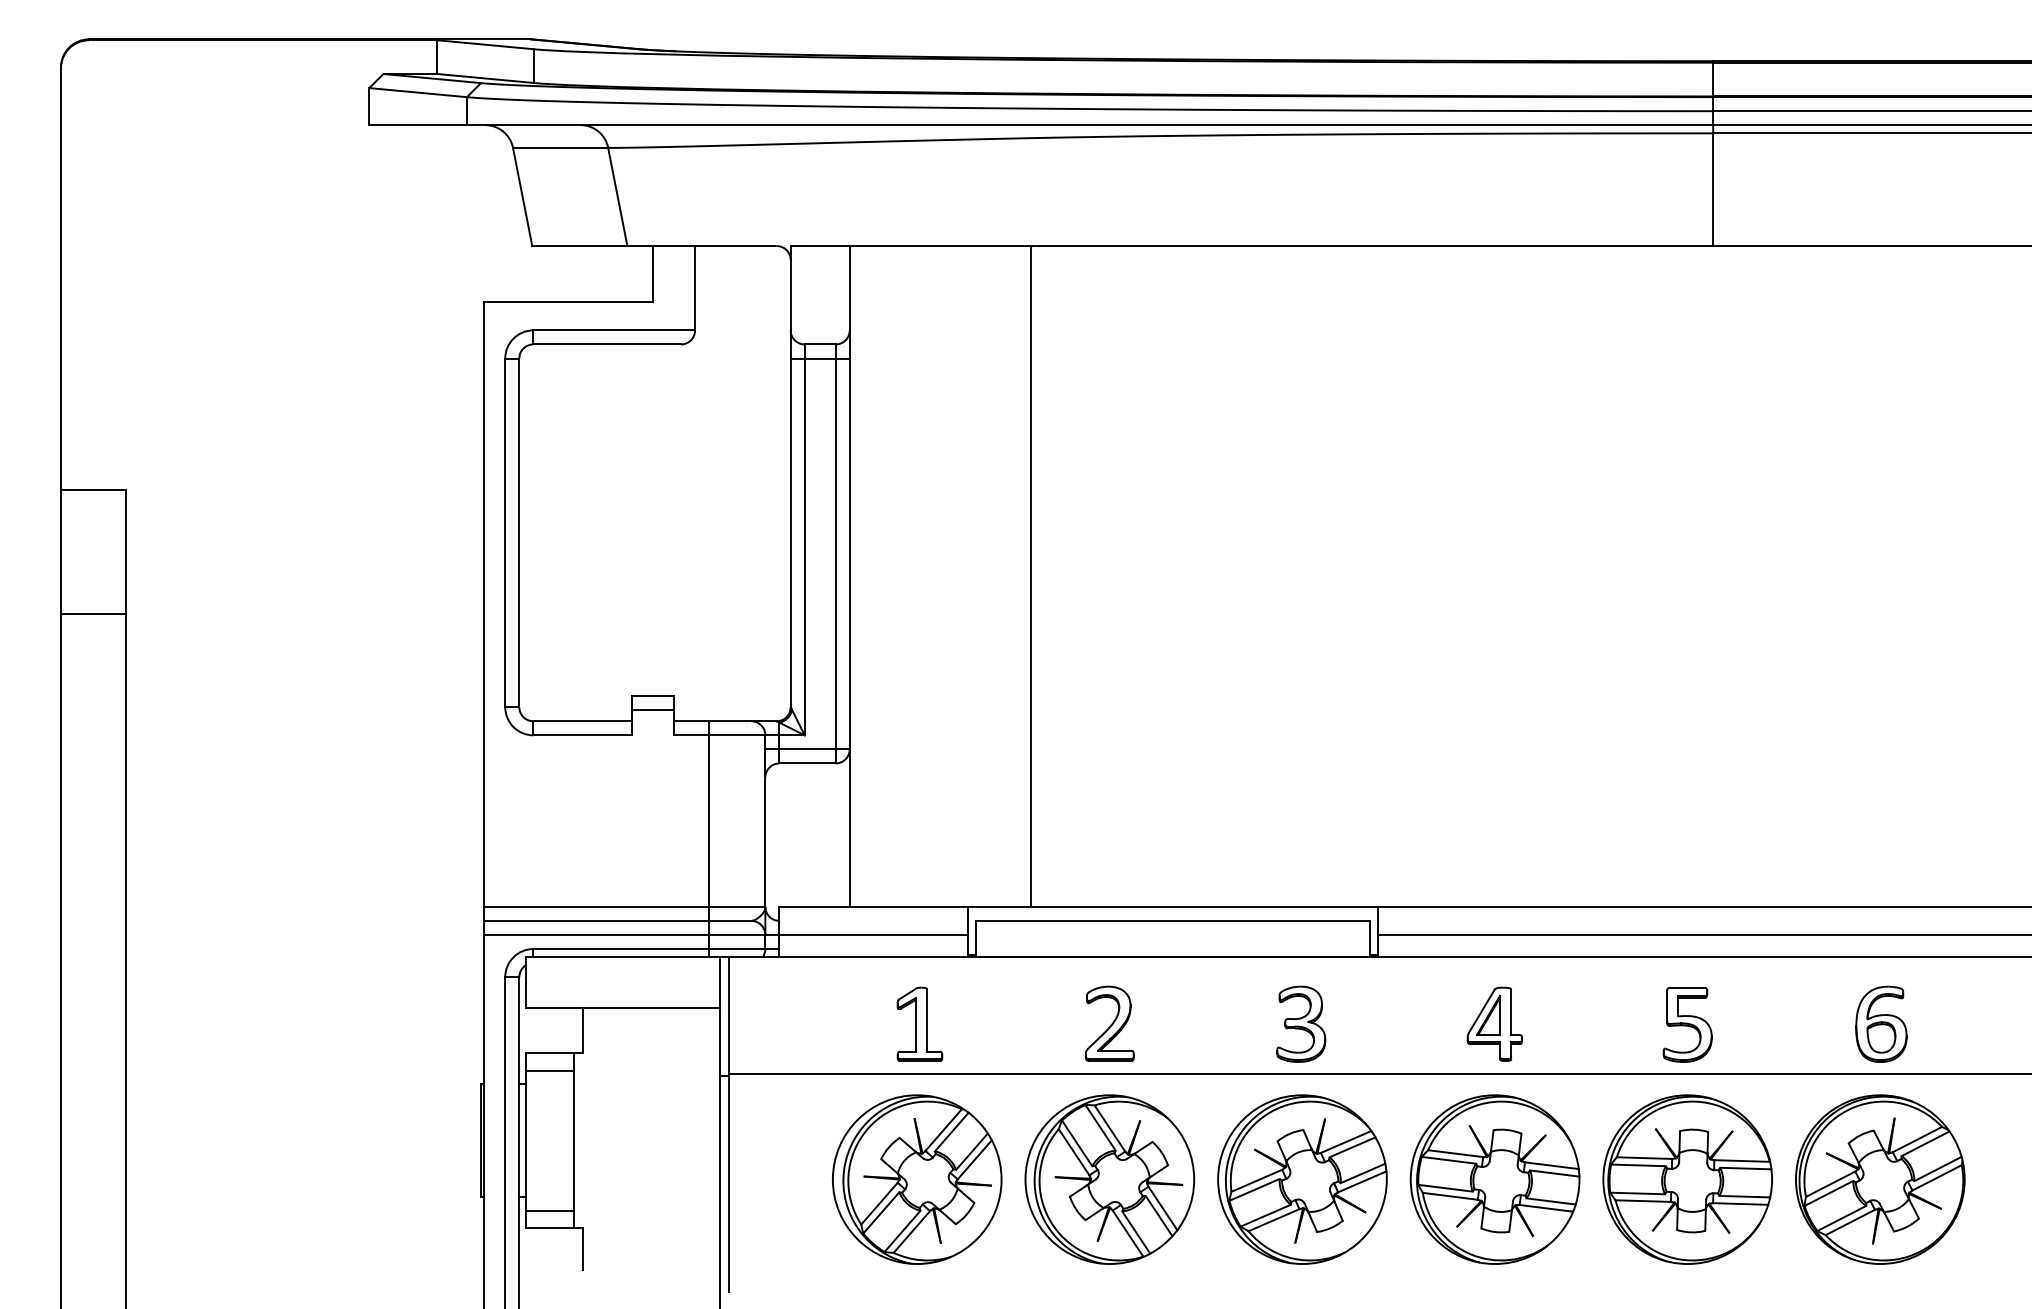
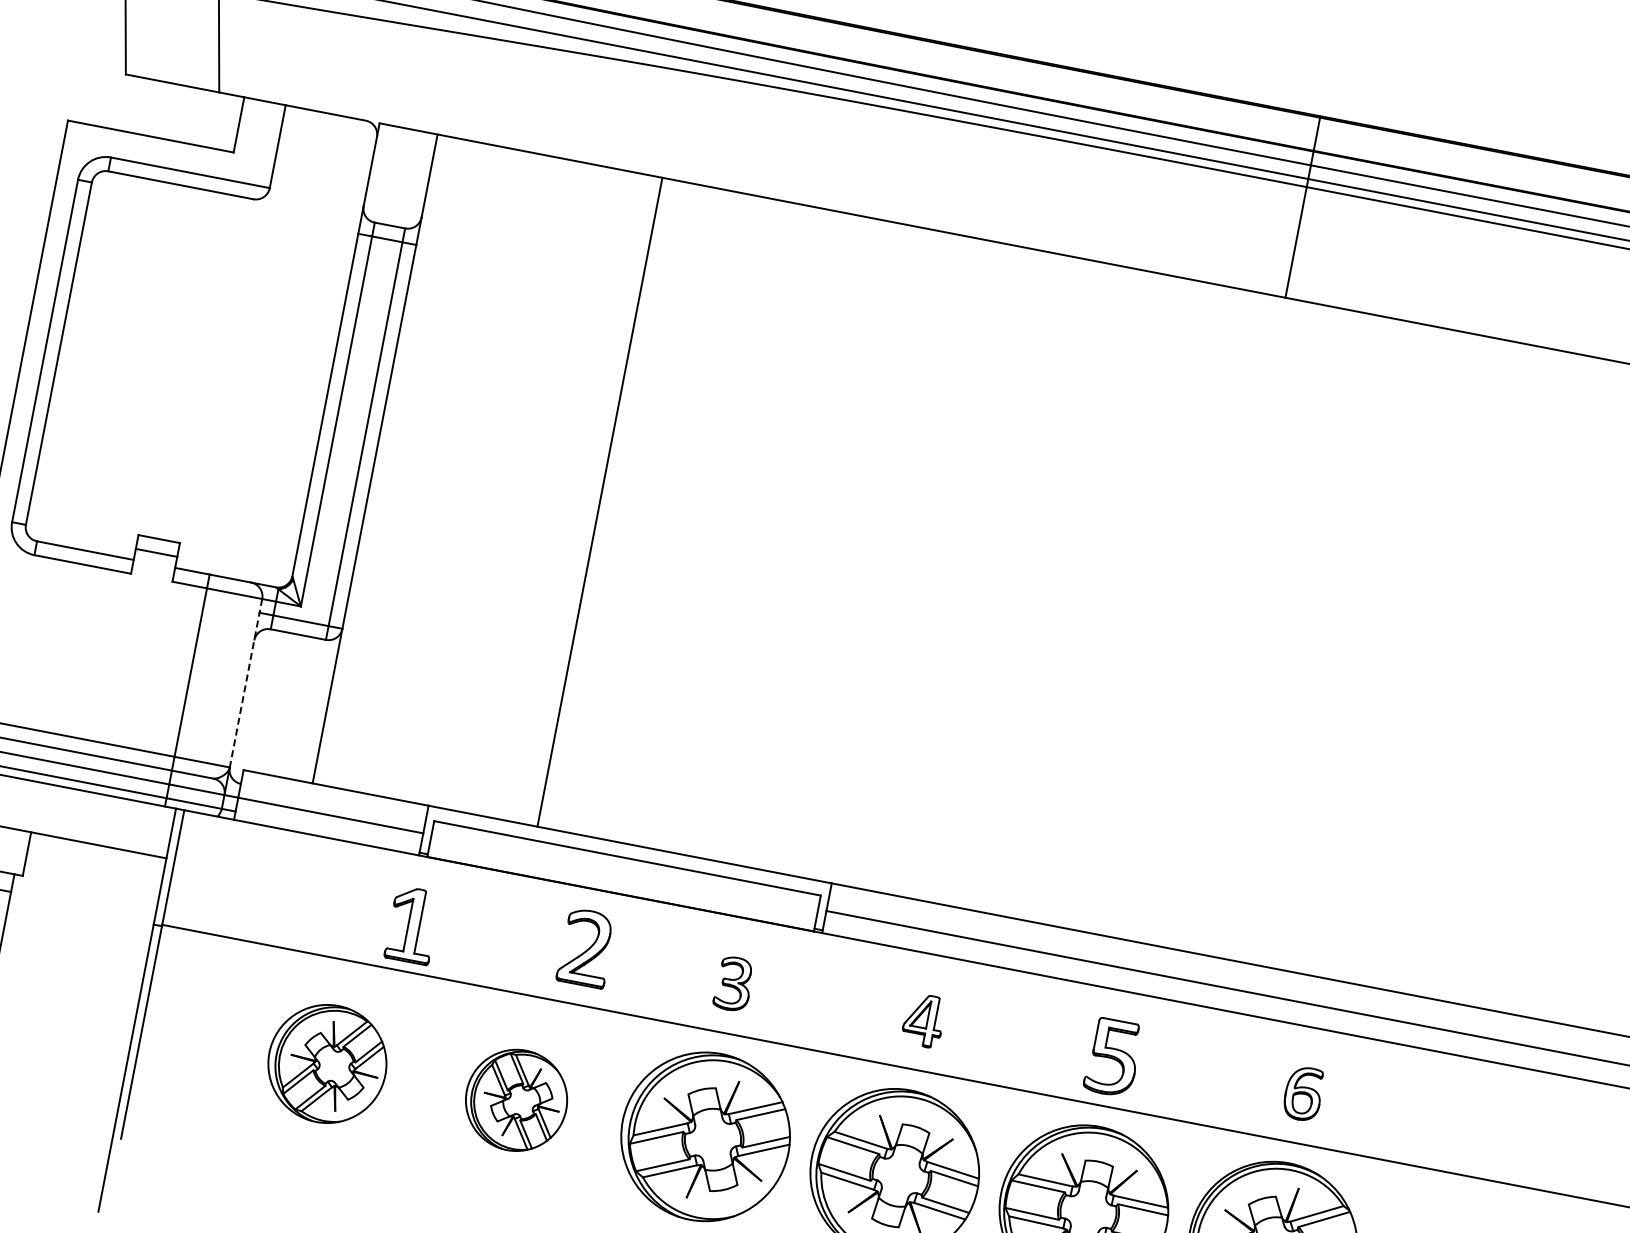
line: (1030, 576) -> (599, 502), moved
line: (765, 821) -> (246, 683), solid -> dashed
part: (919, 1023) -> (412, 924), moved
part: (1109, 1023) -> (586, 947), moved
part: (1301, 1023) -> (734, 983), size x0.7
part: (1494, 1023) -> (923, 1019), size x0.7
part: (1881, 1023) -> (1303, 1093), size x0.7
part: (917, 1179) -> (327, 1063), size x0.7
part: (1109, 1179) -> (516, 1100), size x0.6

